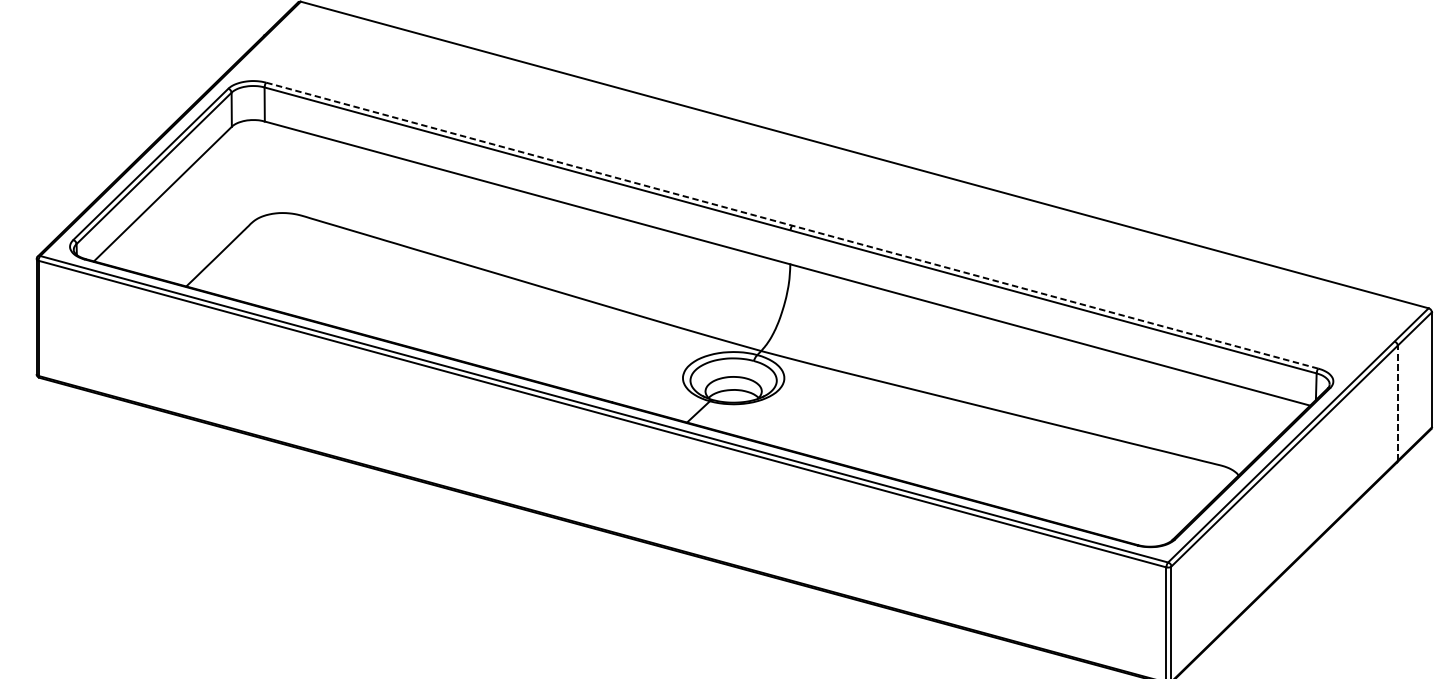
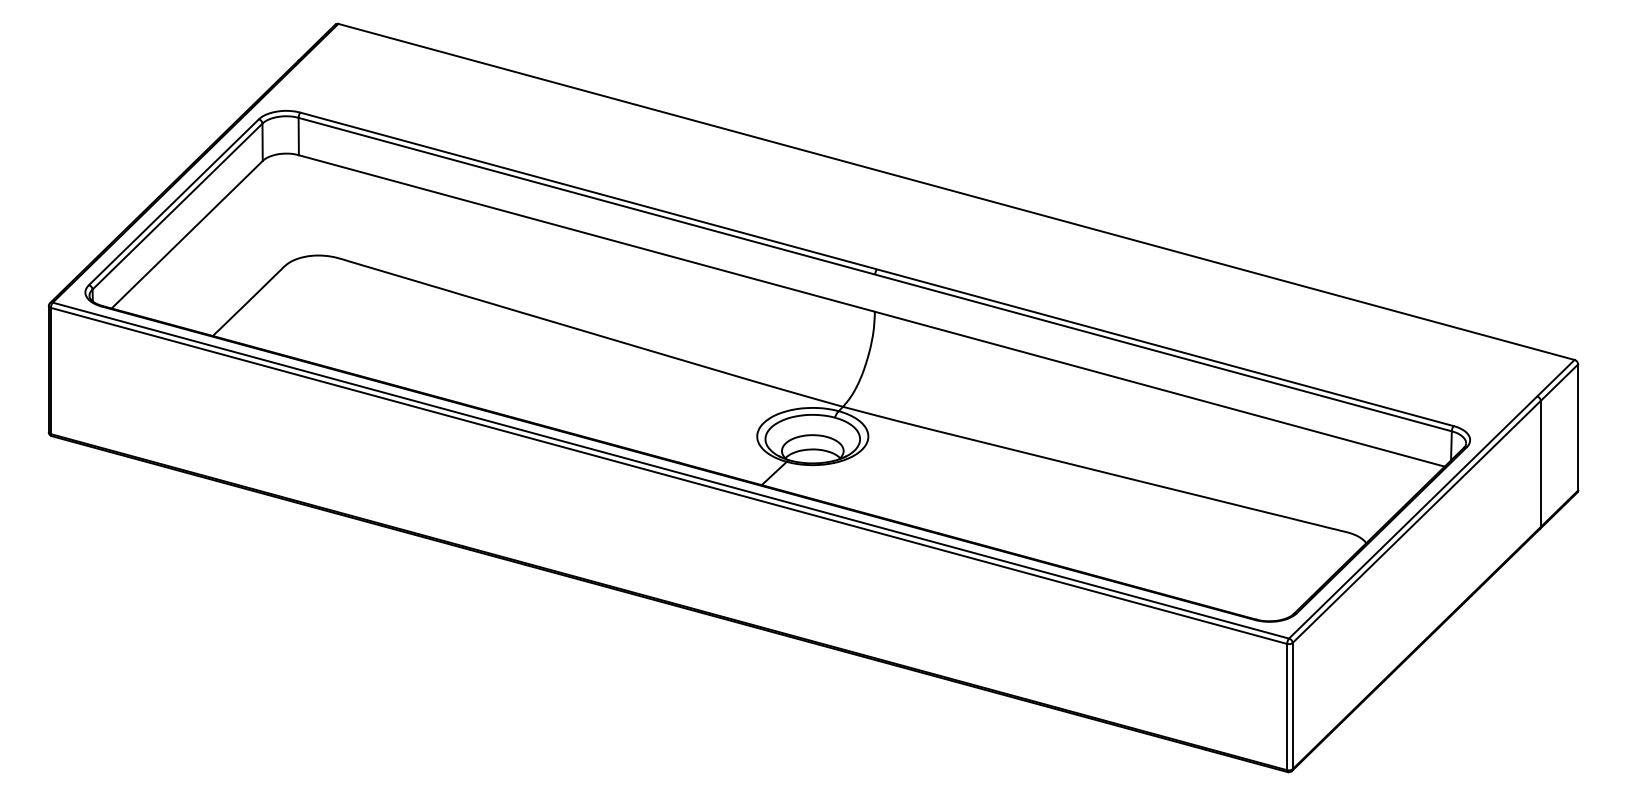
line: (792, 225) -> (877, 269), dashed -> solid
line: (1397, 402) -> (1540, 463), dashed -> solid

